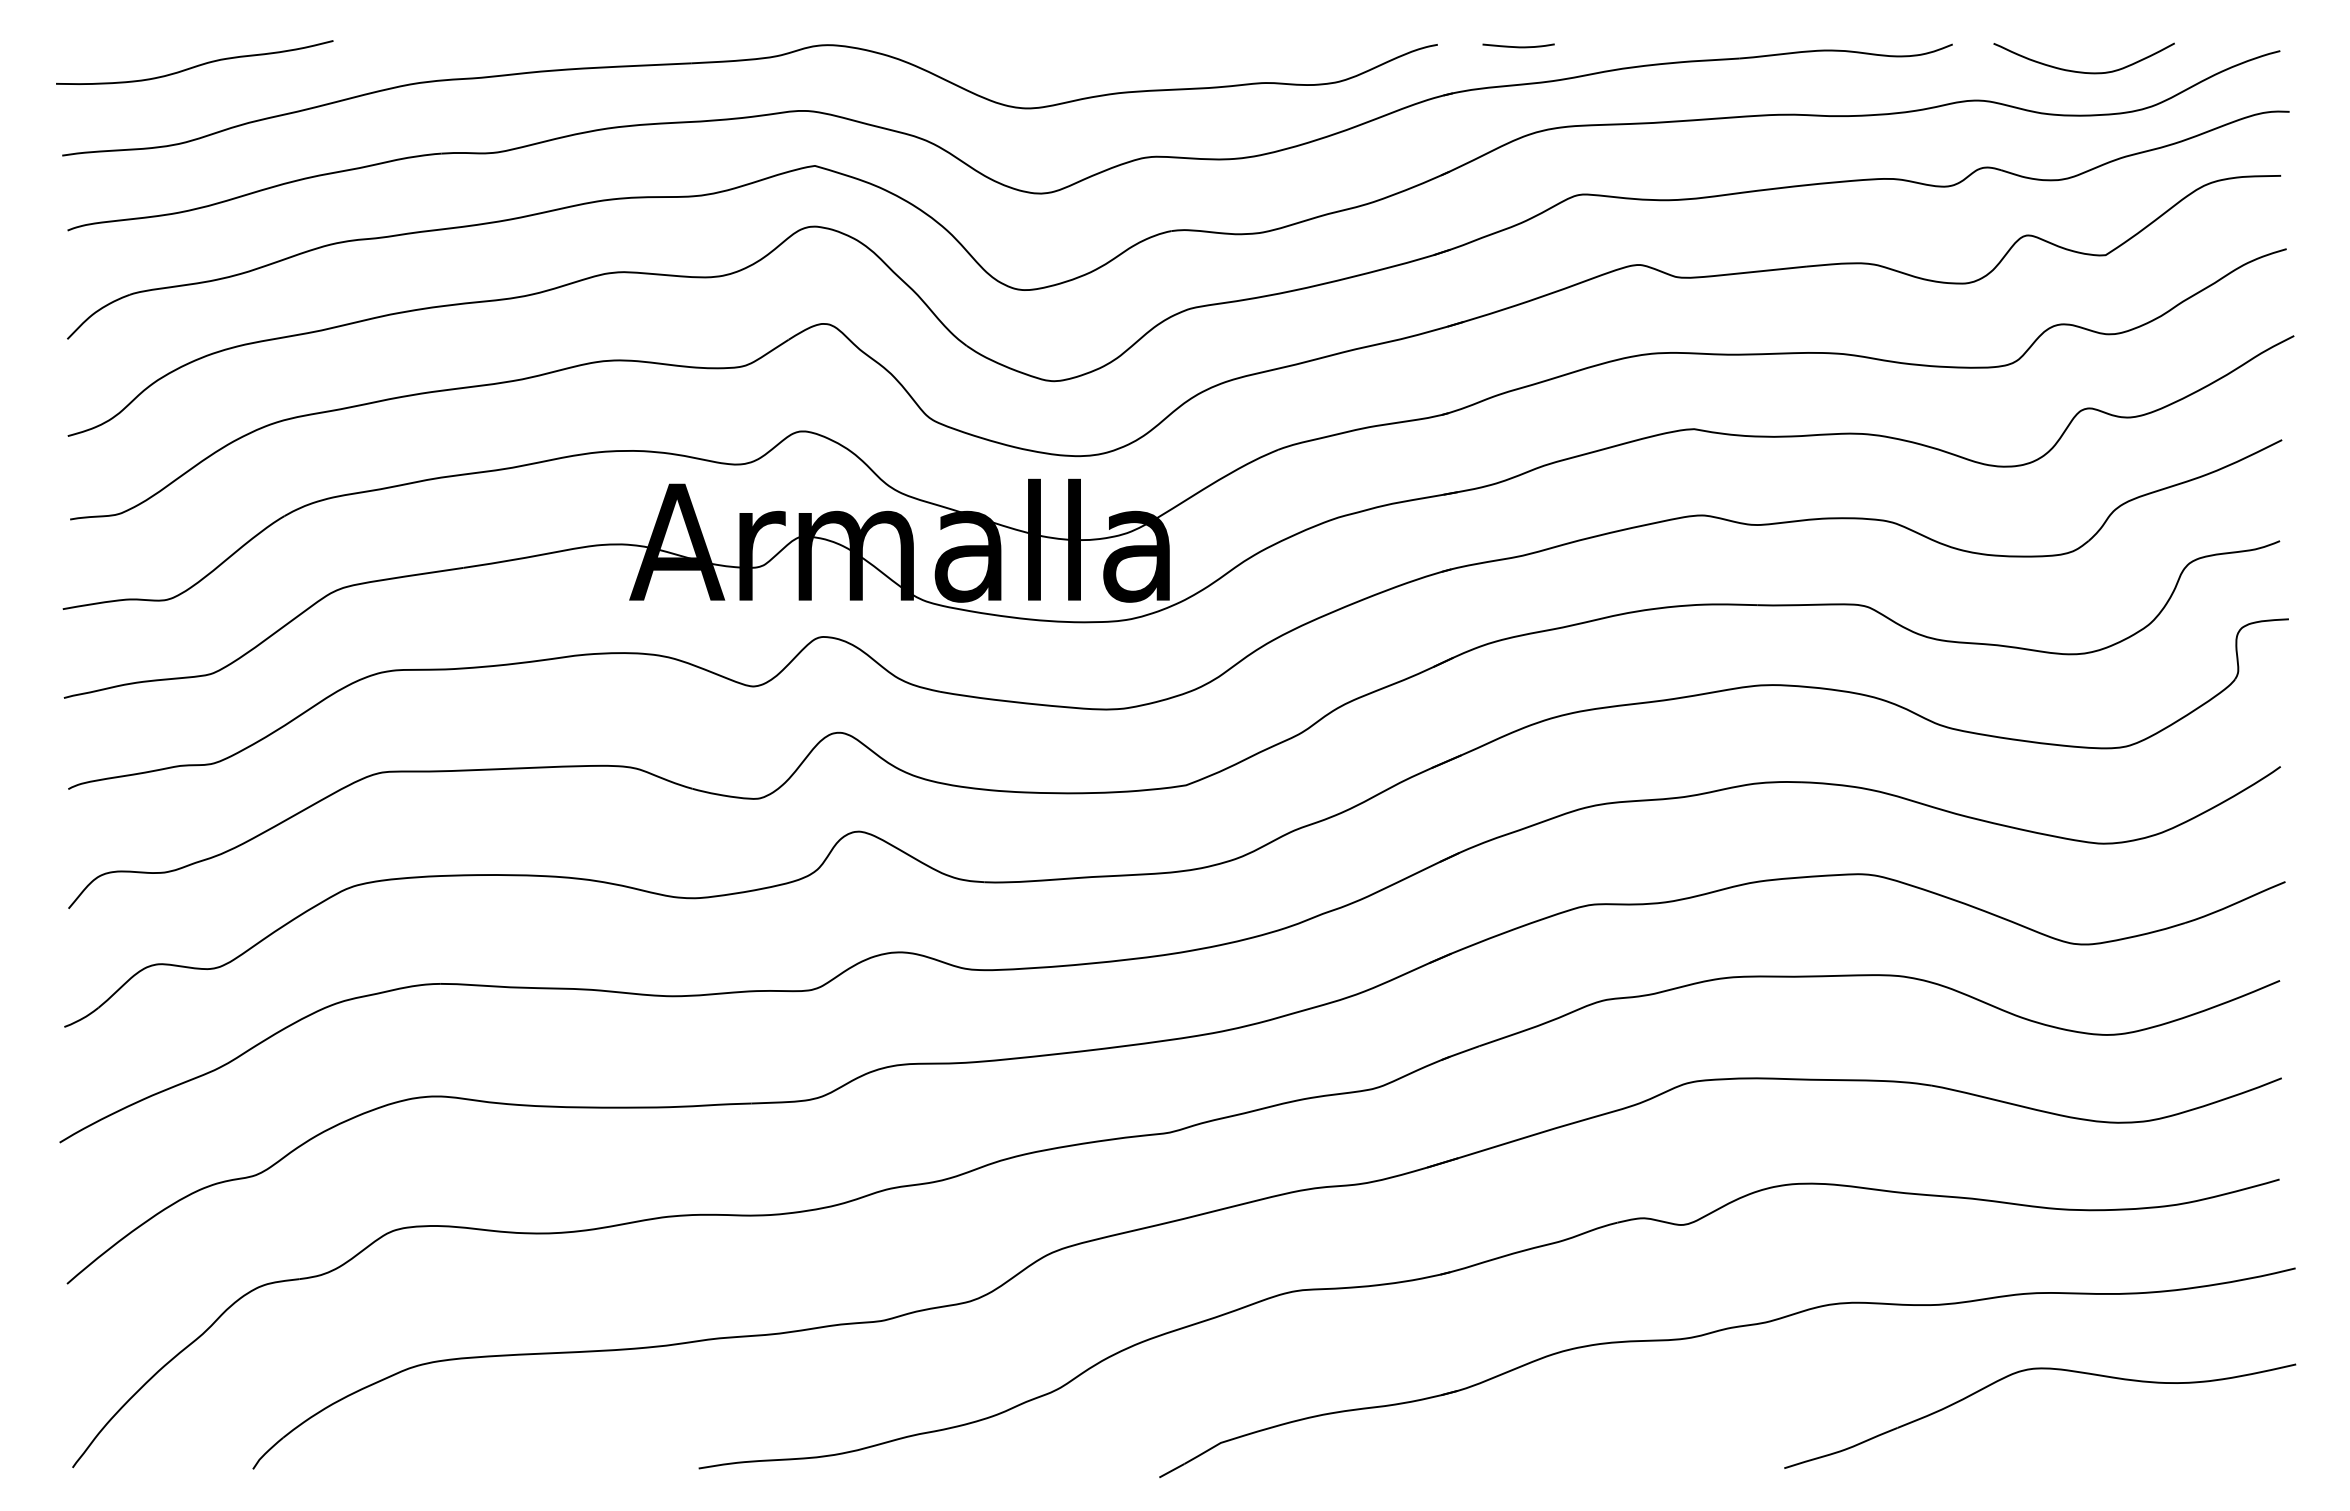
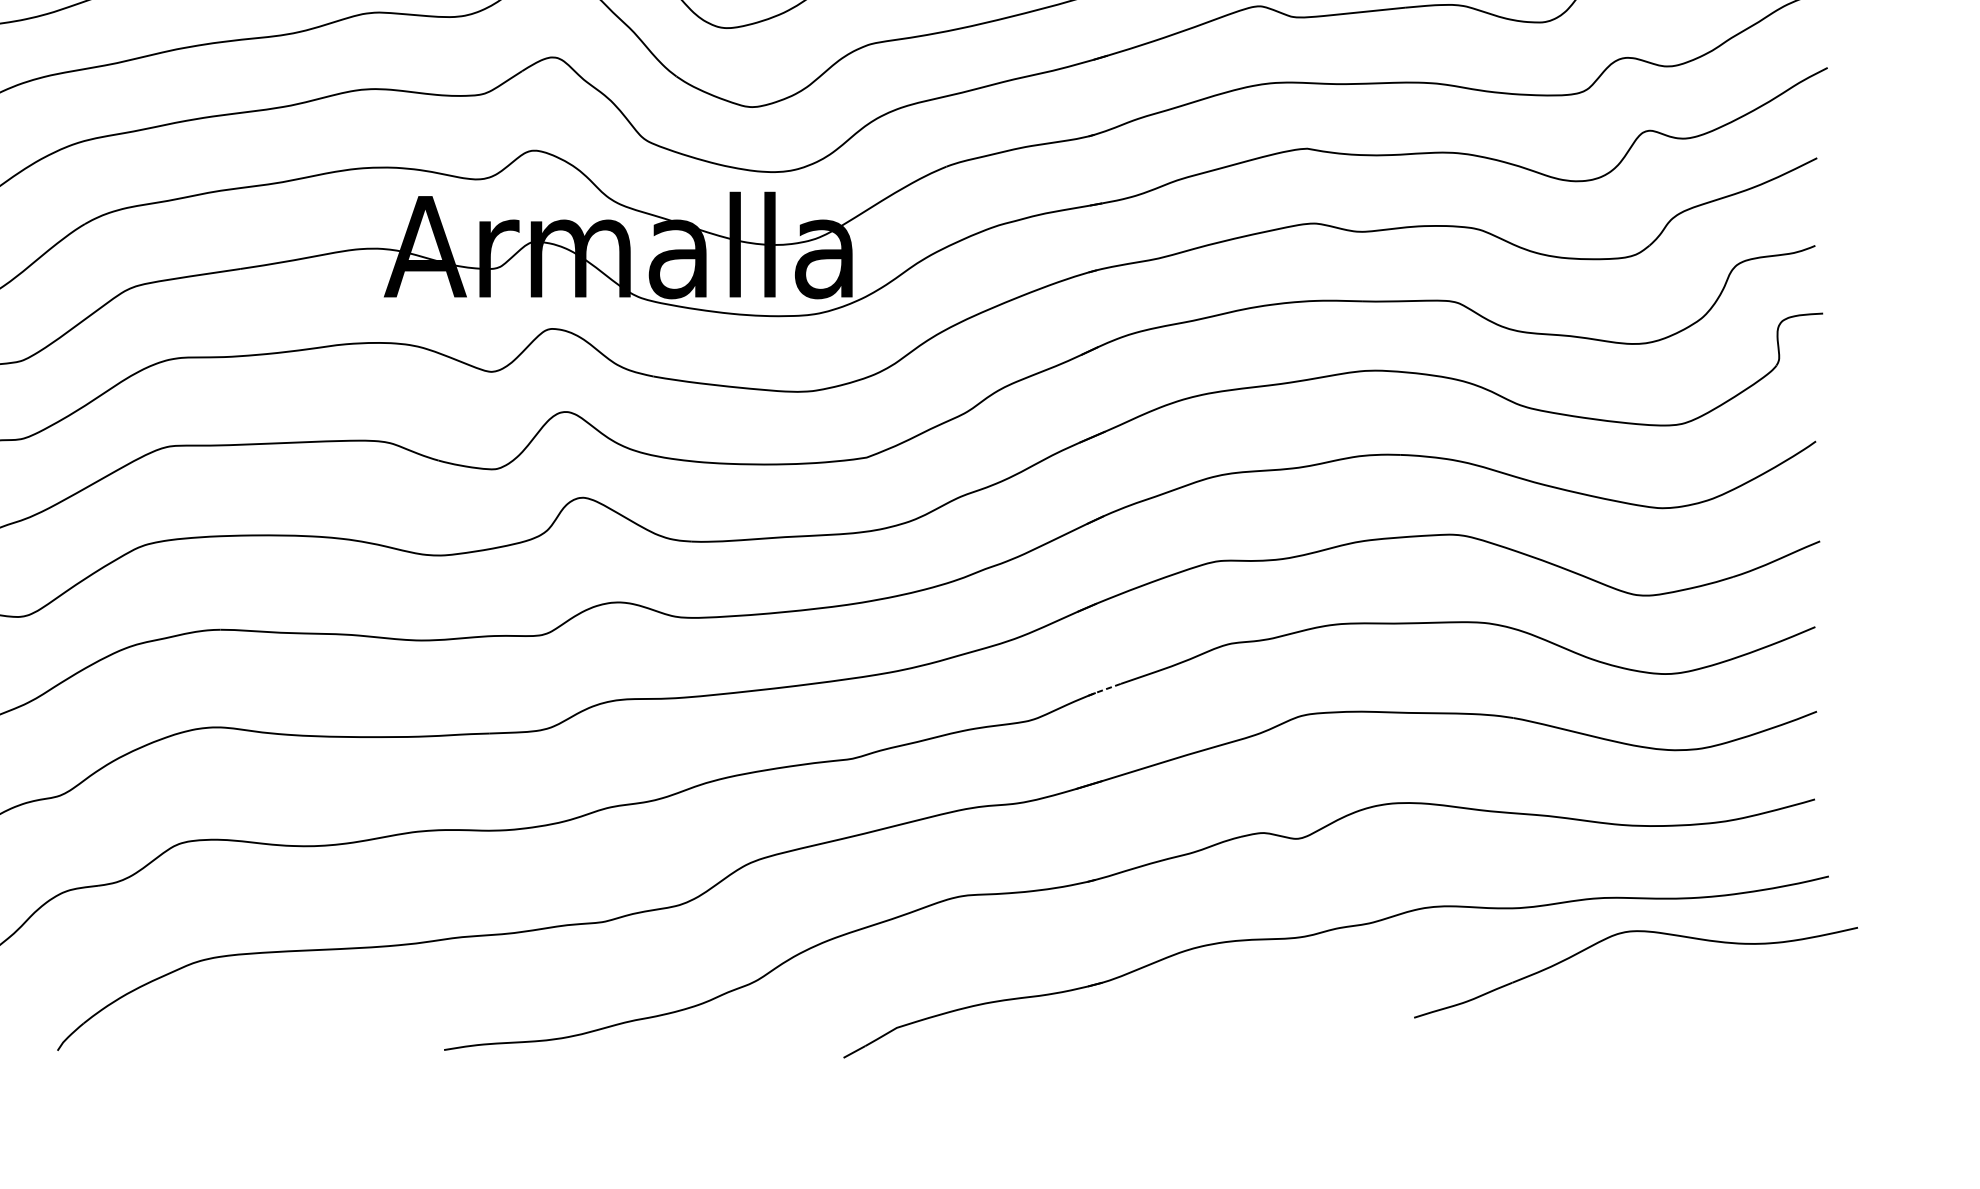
line: (1459, 1053) -> (1103, 690), solid -> dashed
part: (2040, 1369) -> (1636, 932), moved

